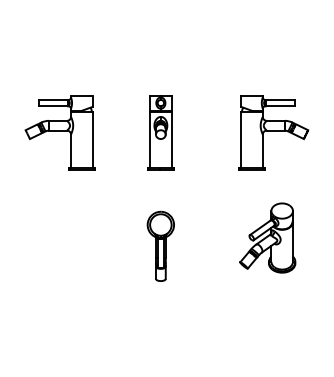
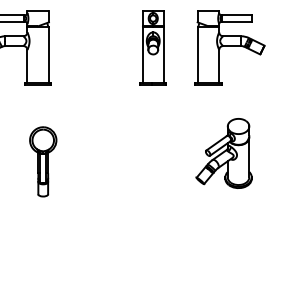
part: (160, 132) -> (152, 47), moved
part: (160, 245) -> (42, 160), moved

